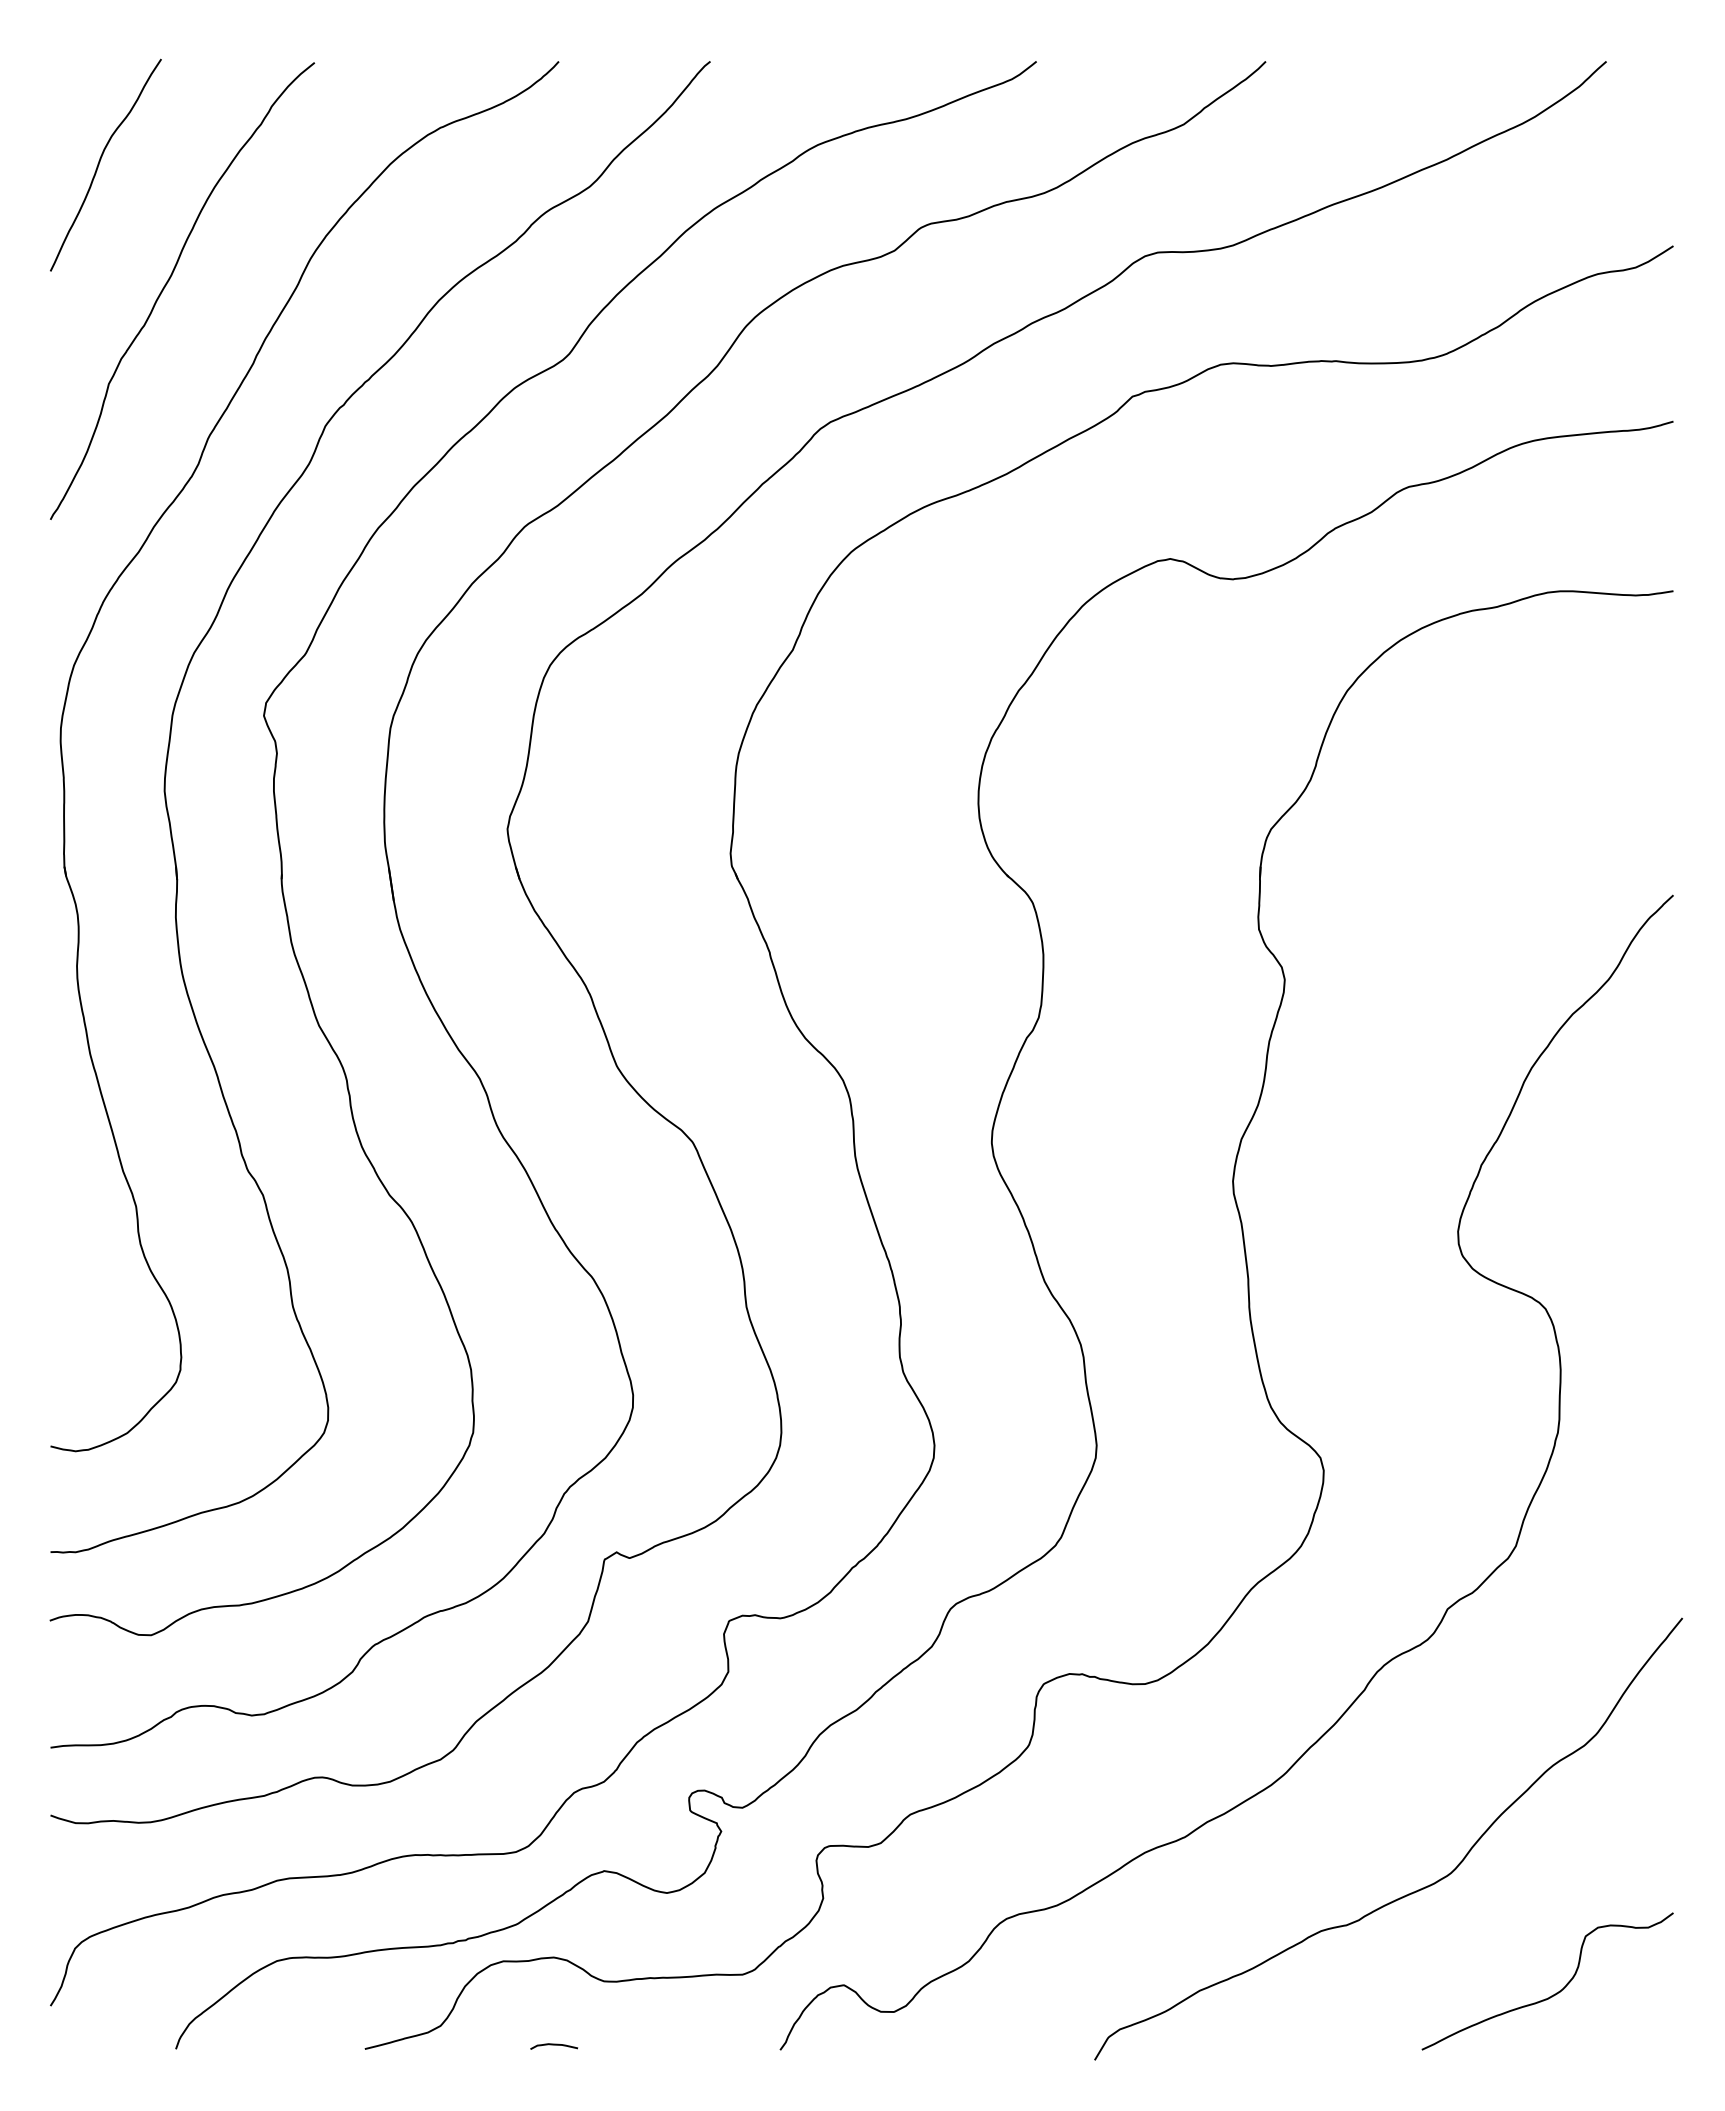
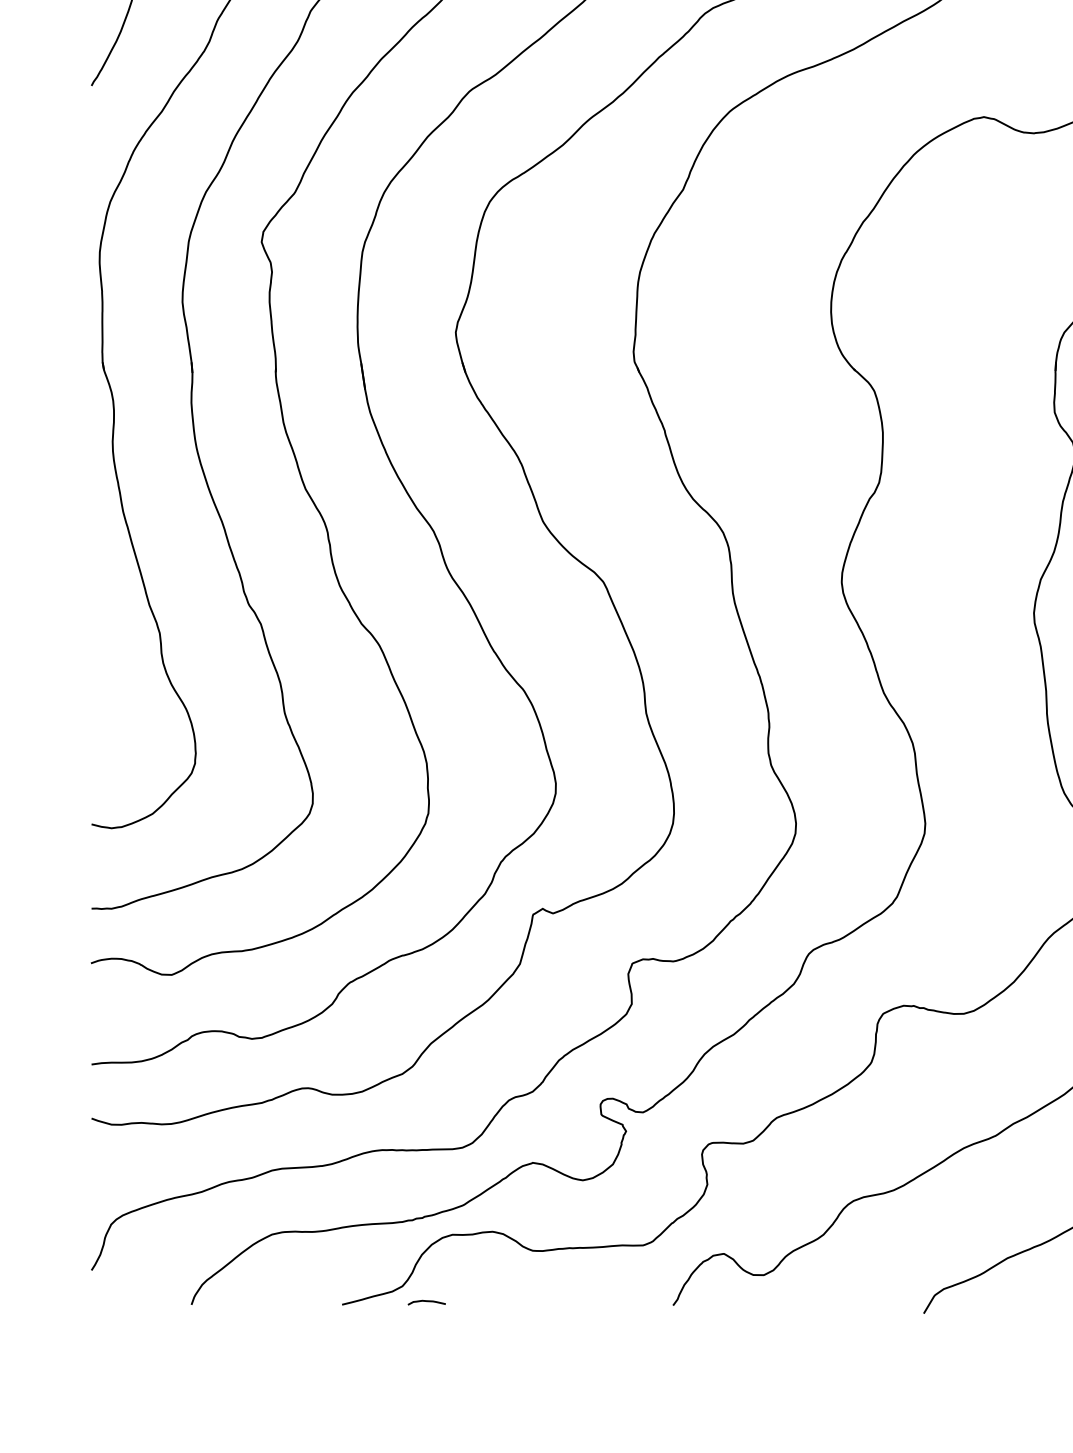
curve: (554, 2045) -> (427, 1301), moved

